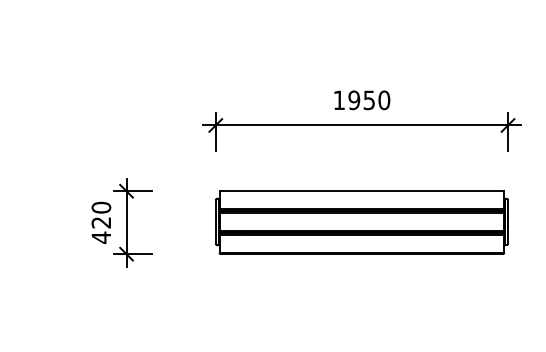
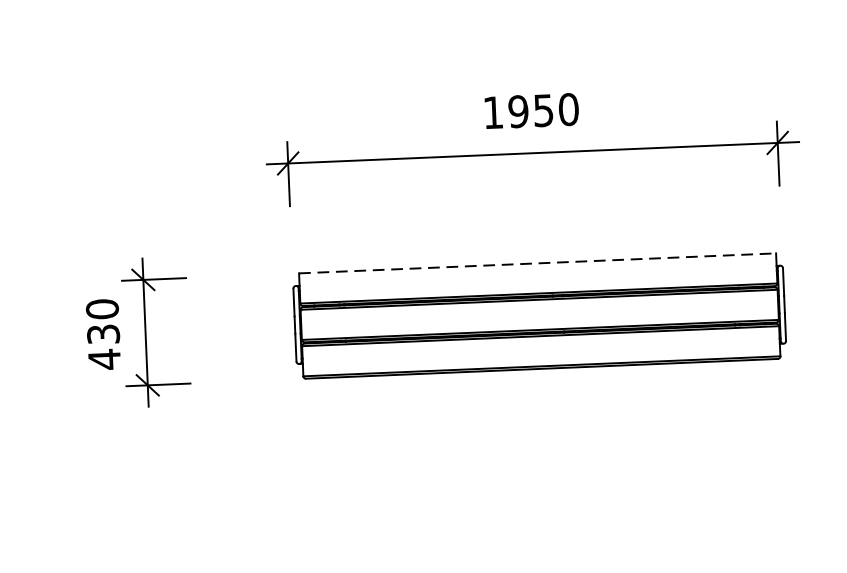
line: (362, 191) -> (538, 263), solid -> dashed
text: (101, 222) -> (103, 334), 420 -> 430

